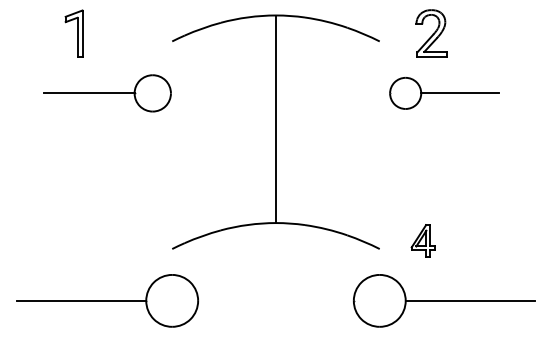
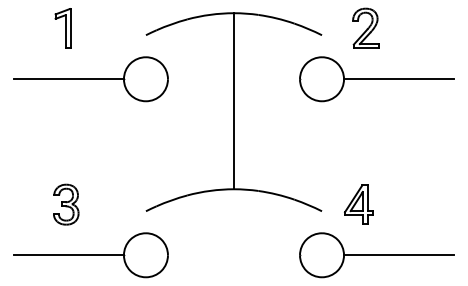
part: (107, 93) -> (91, 79), size x1.43
part: (444, 93) -> (376, 79), size x1.67
part: (77, 240) -> (65, 204), added
part: (422, 240) -> (358, 204), size x1.43

